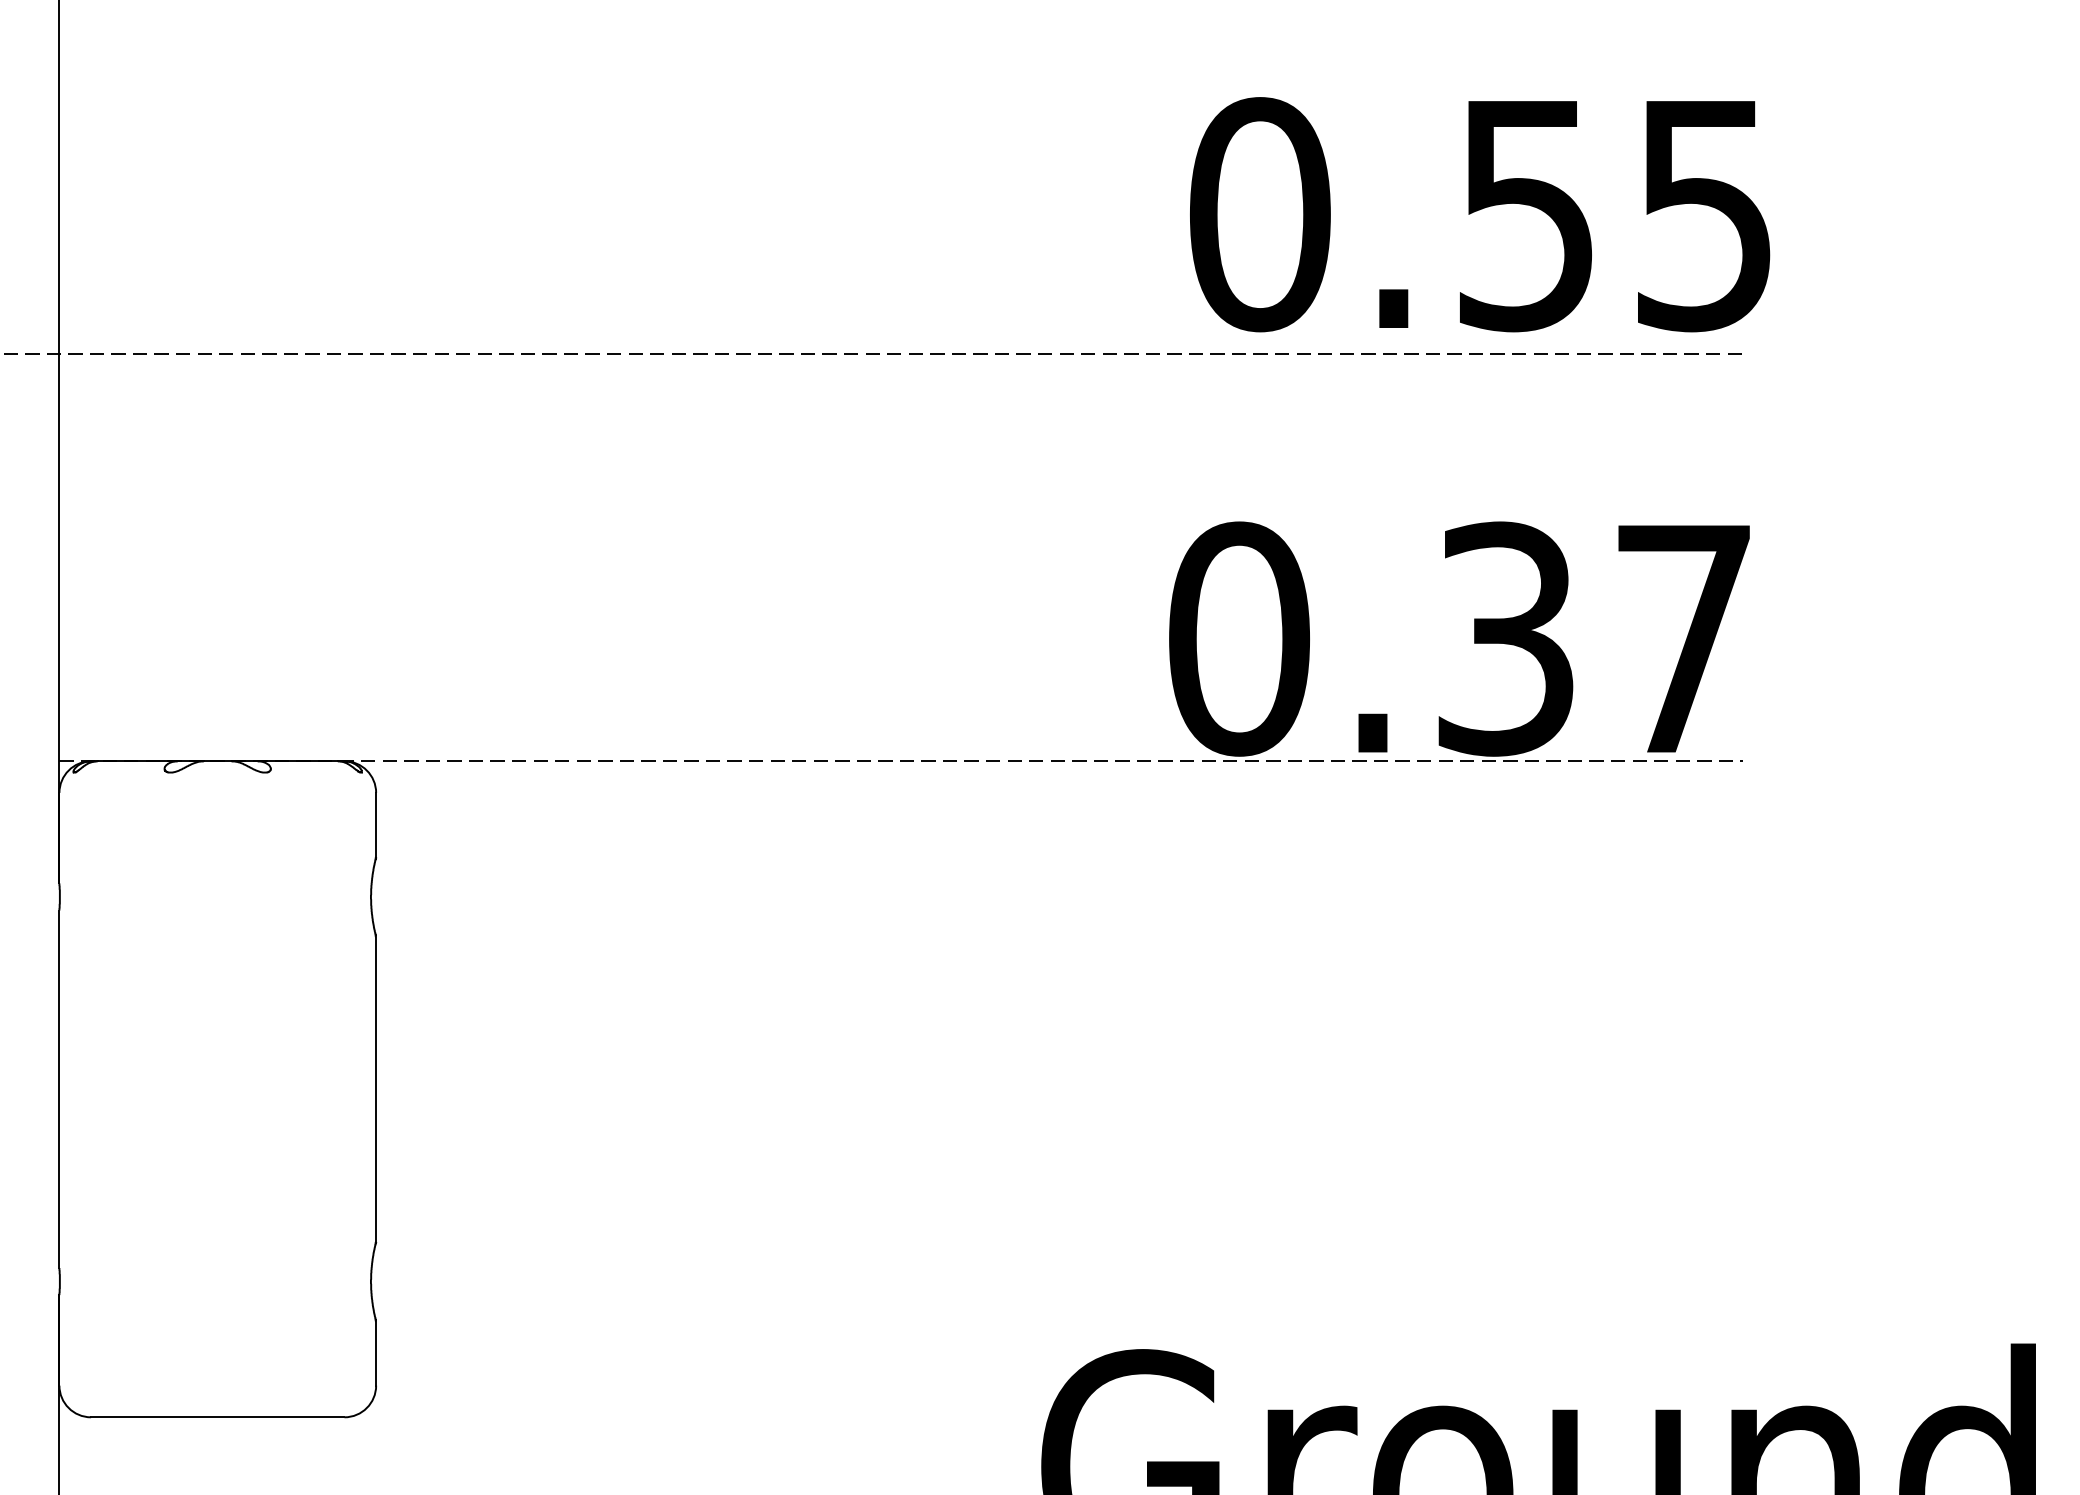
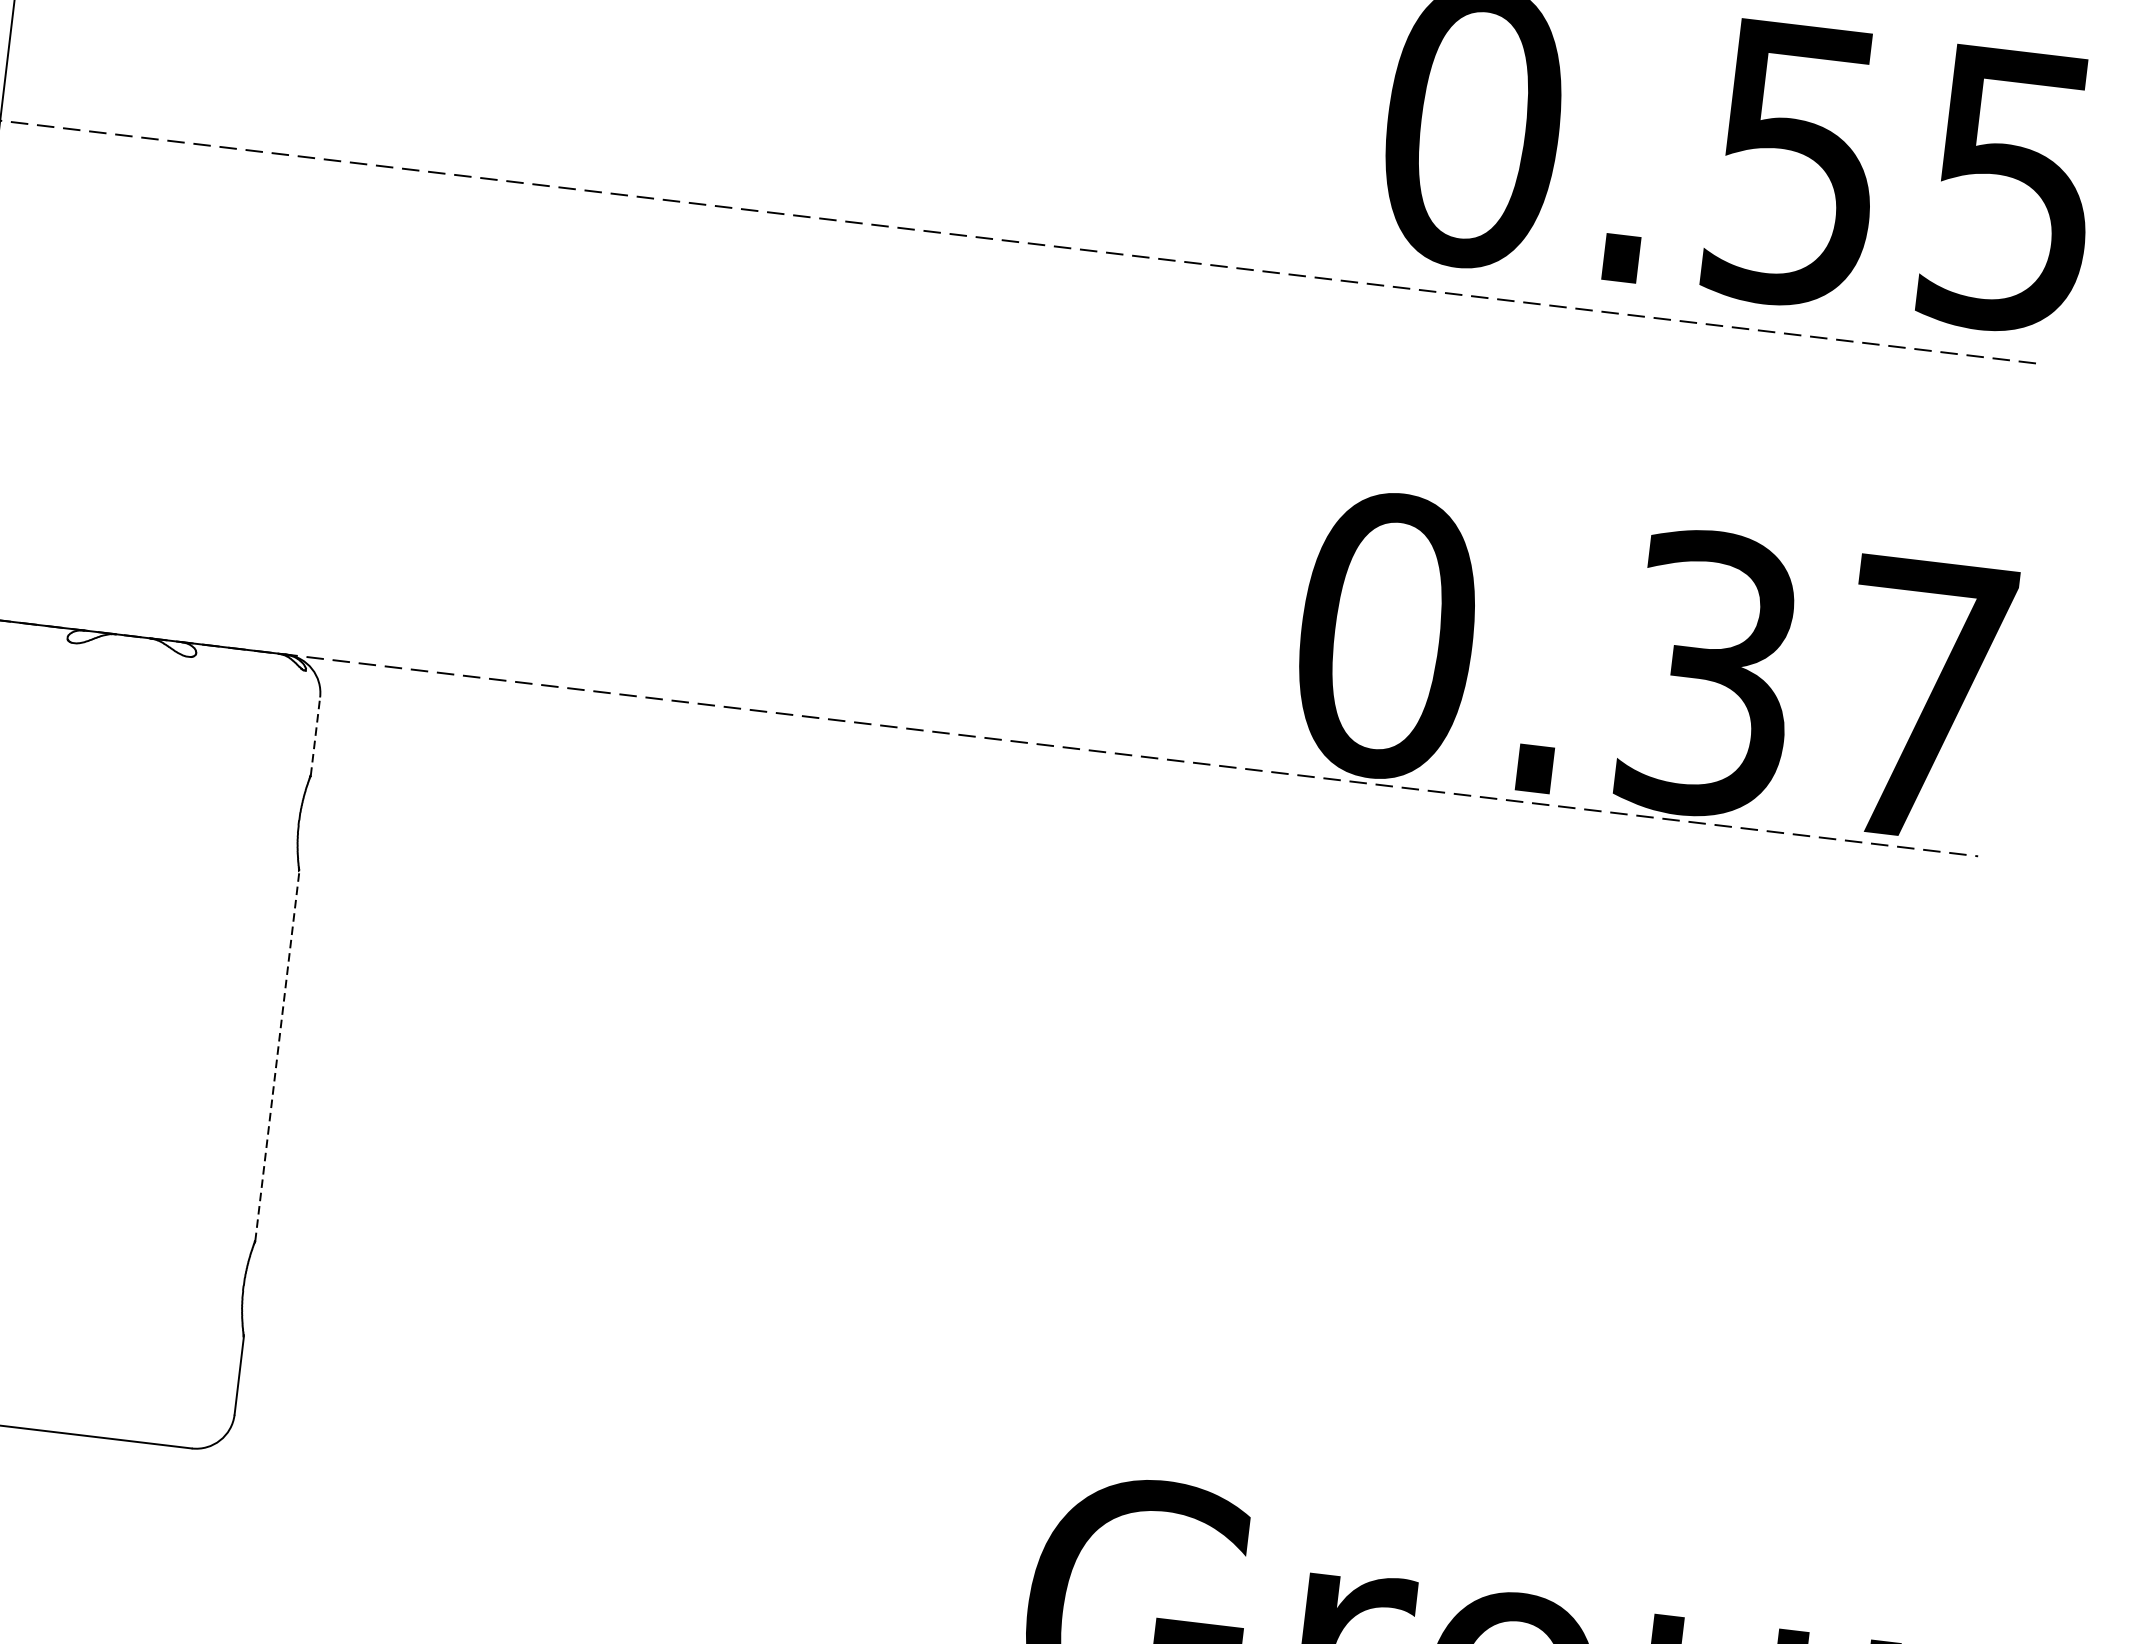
line: (376, 824) -> (315, 735), solid -> dashed
line: (376, 1089) -> (277, 1056), solid -> dashed

